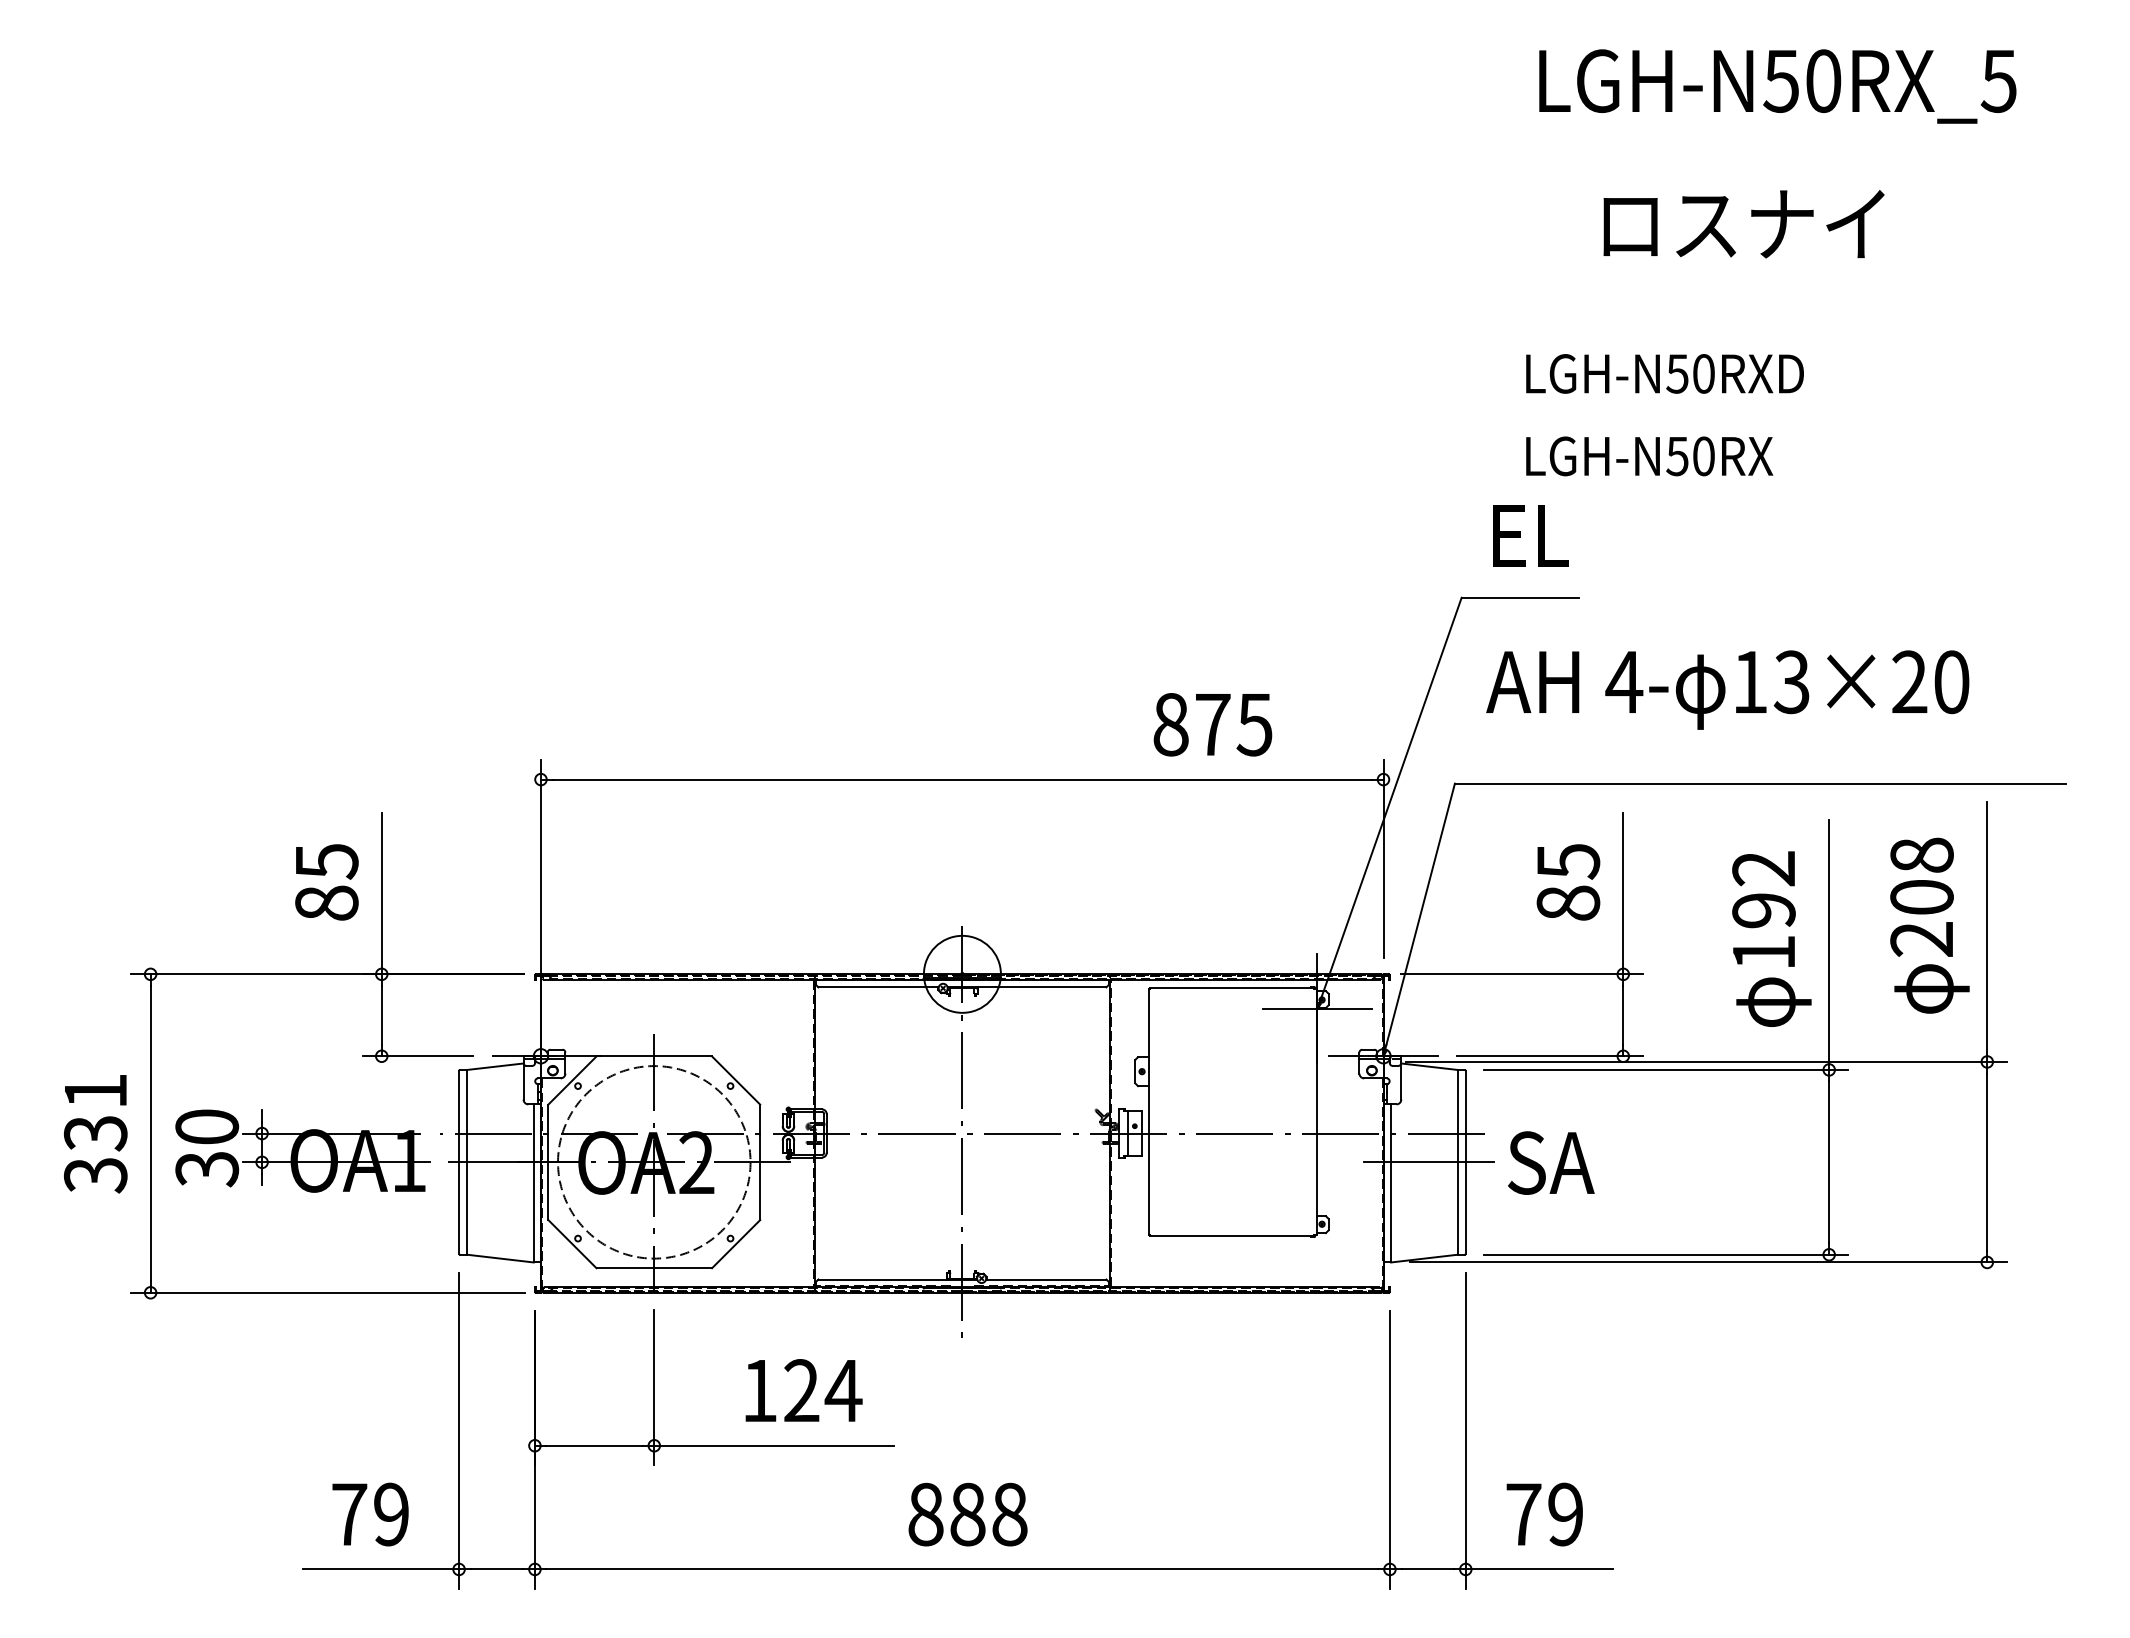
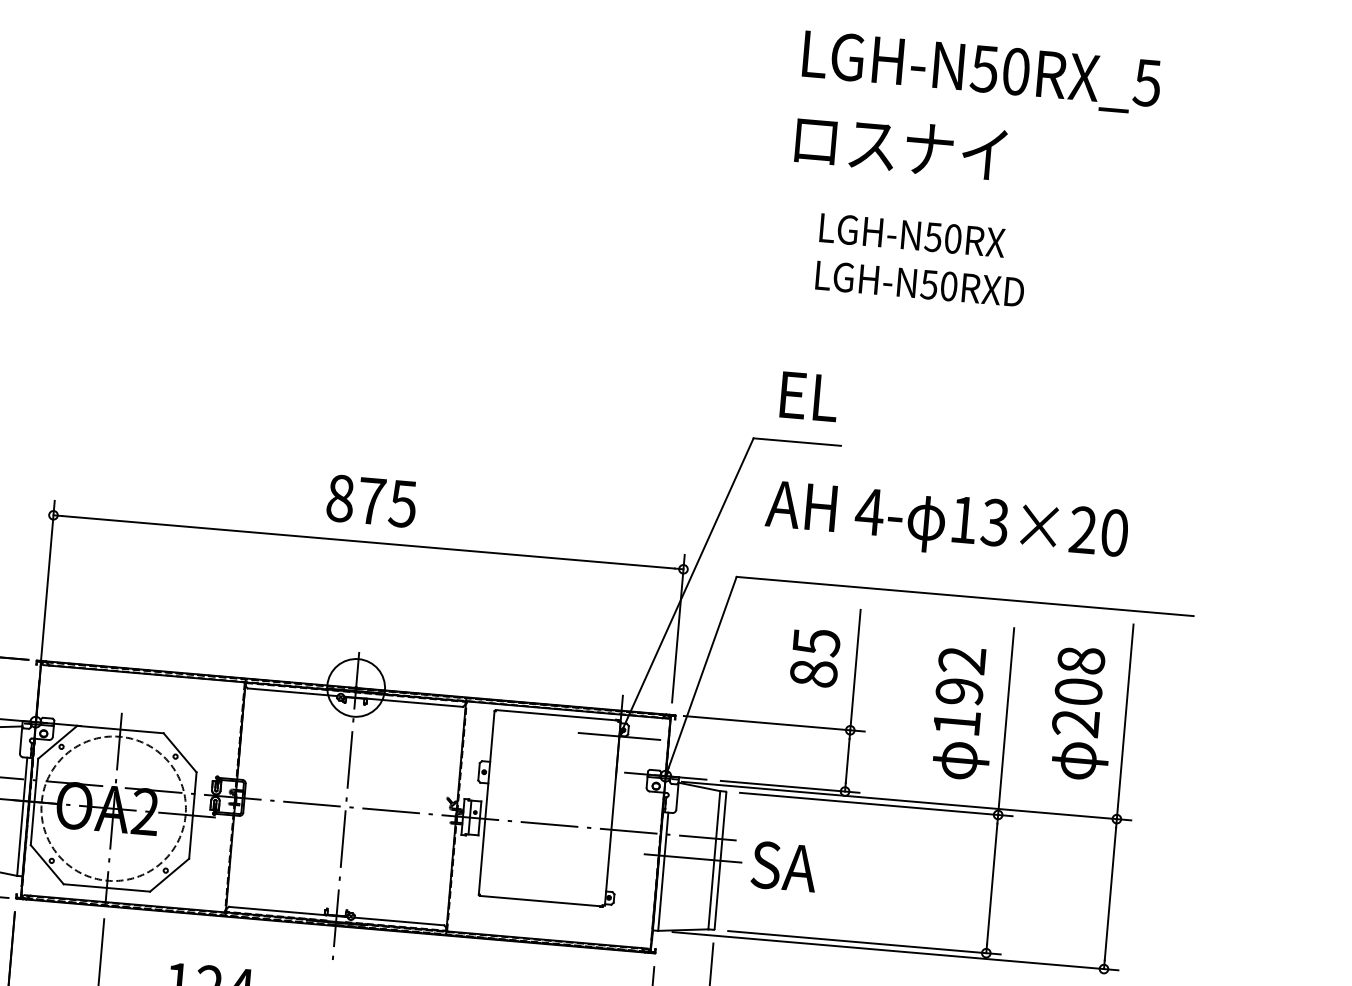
text: (1777, 86) -> (981, 72), moved
text: (1743, 224) -> (900, 147), moved
text: (1649, 456) -> (912, 235), moved
text: (1212, 724) -> (371, 501), moved

